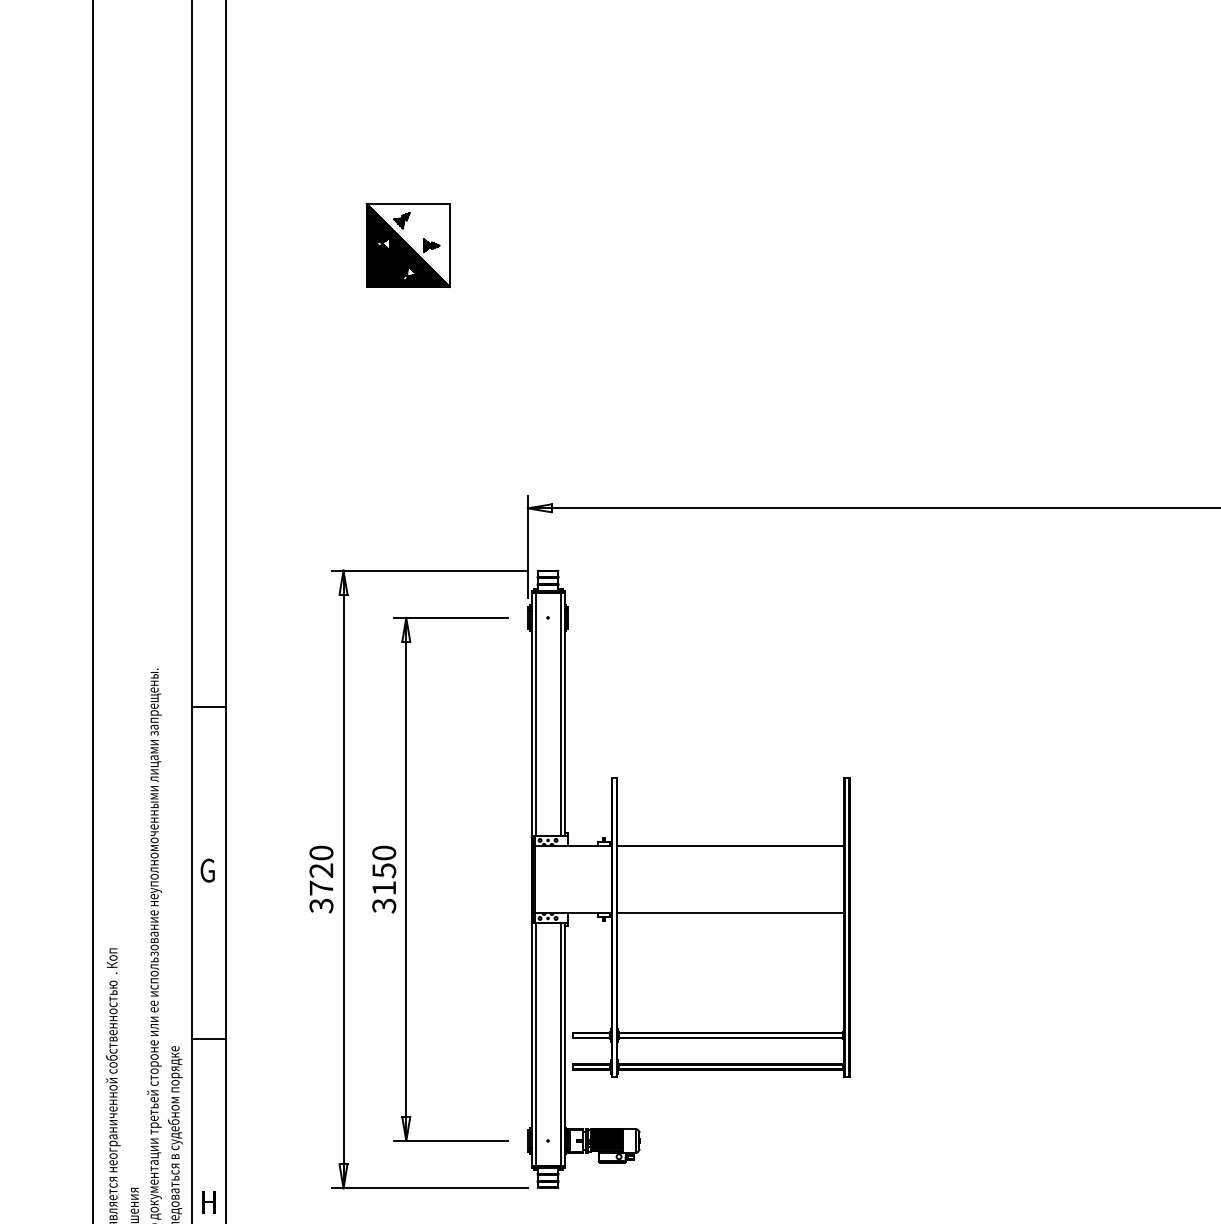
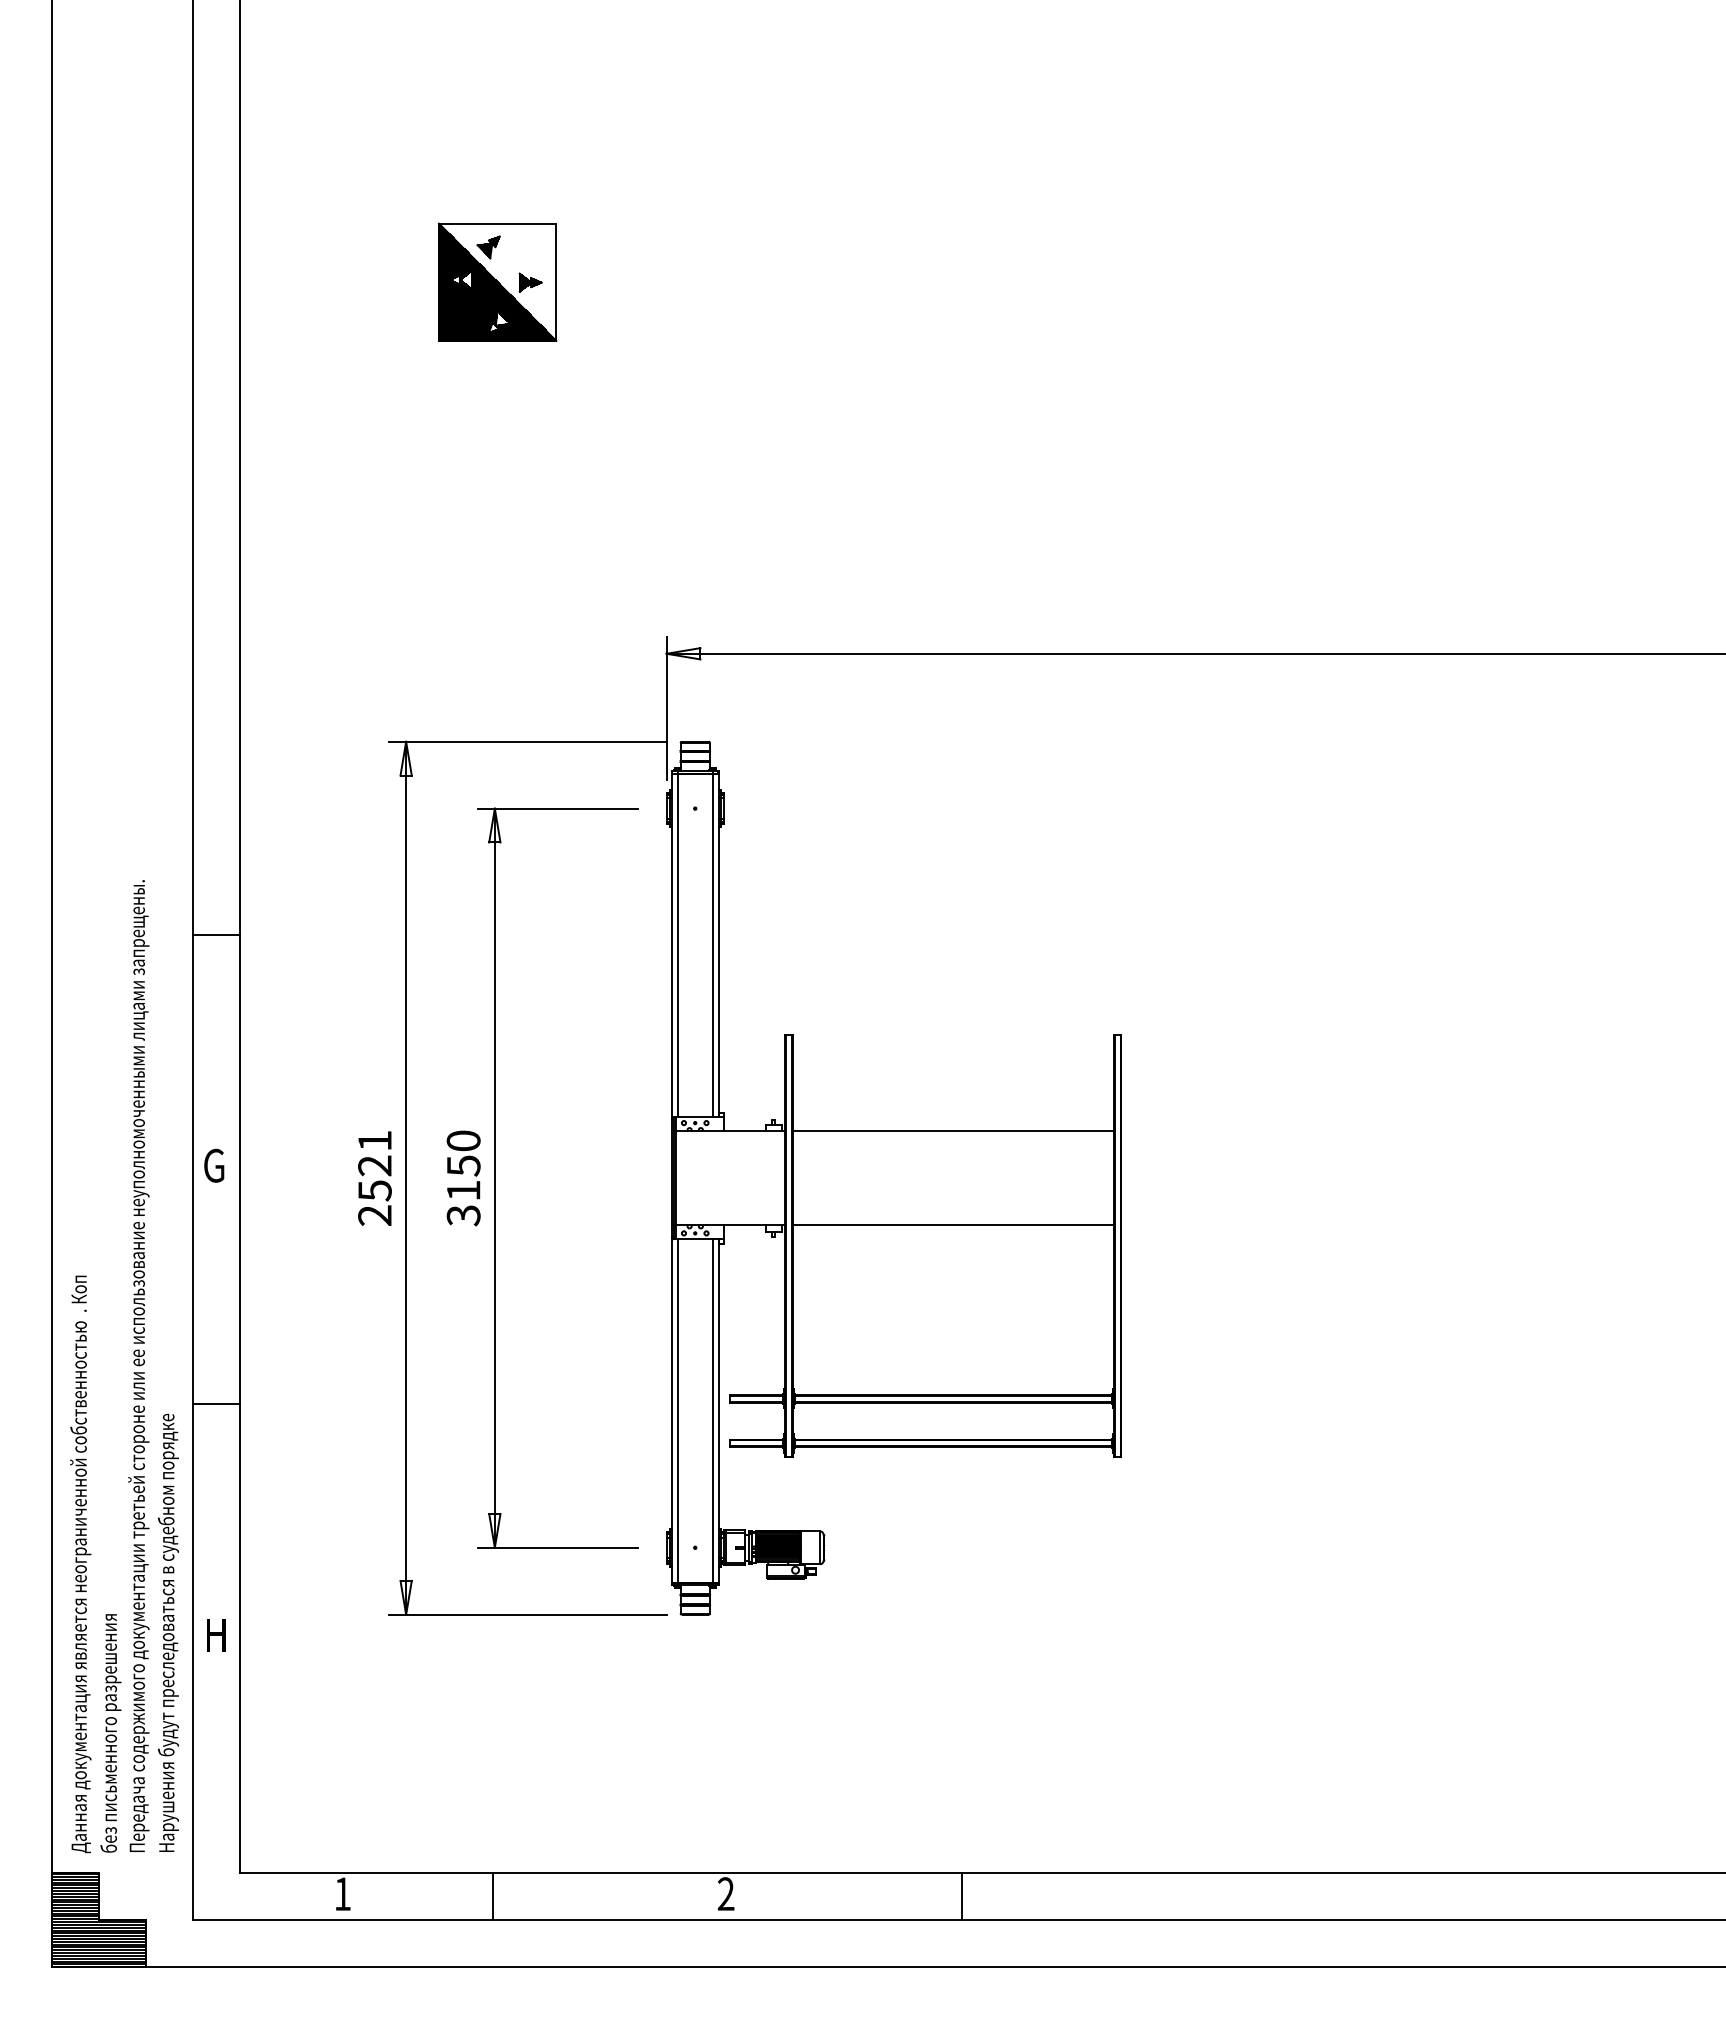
text: (321, 879) -> (374, 1178), 3720 -> 2521

